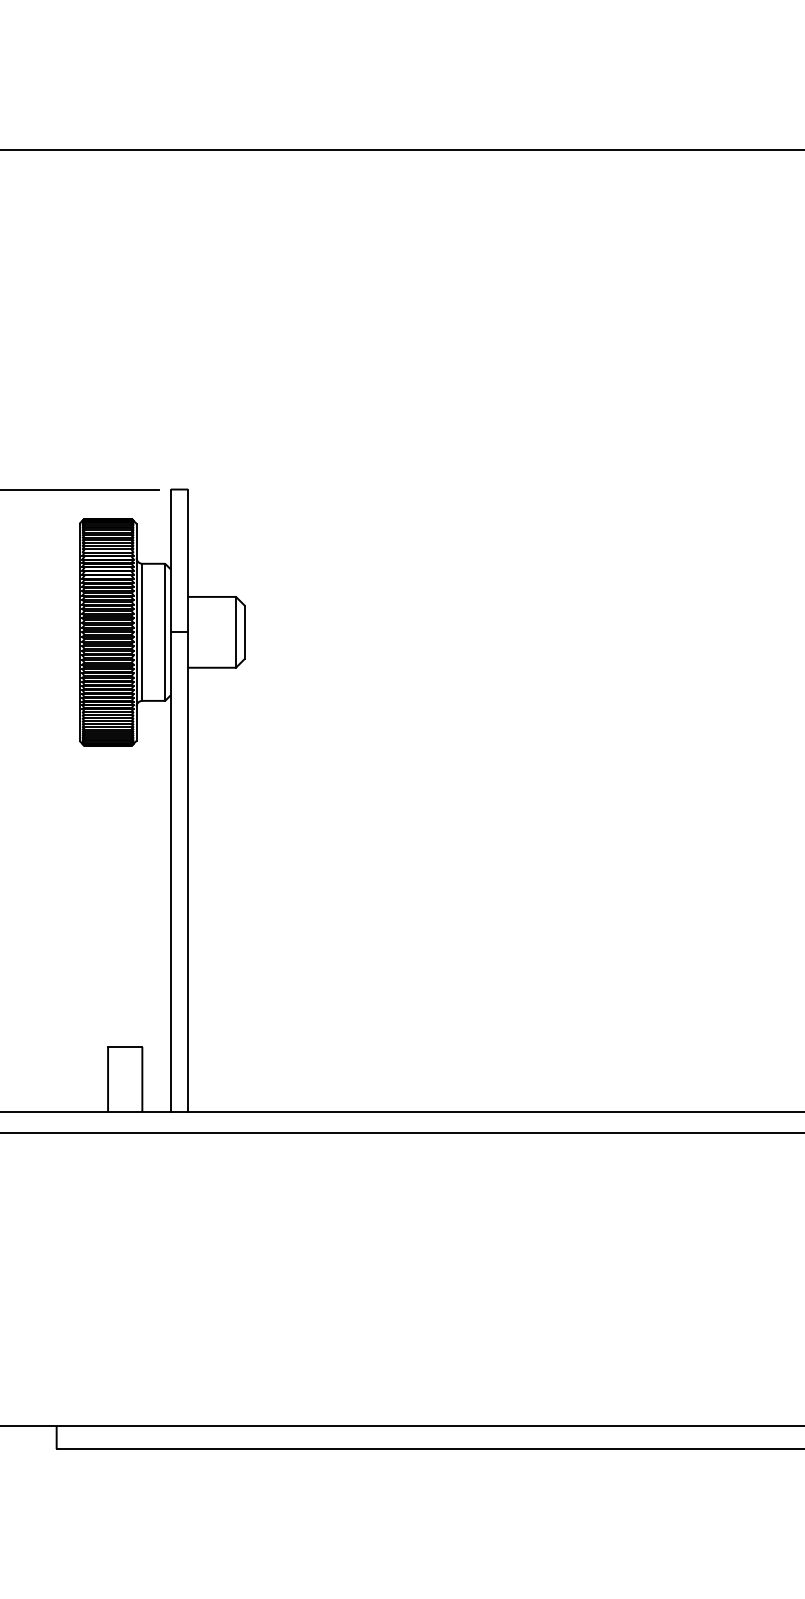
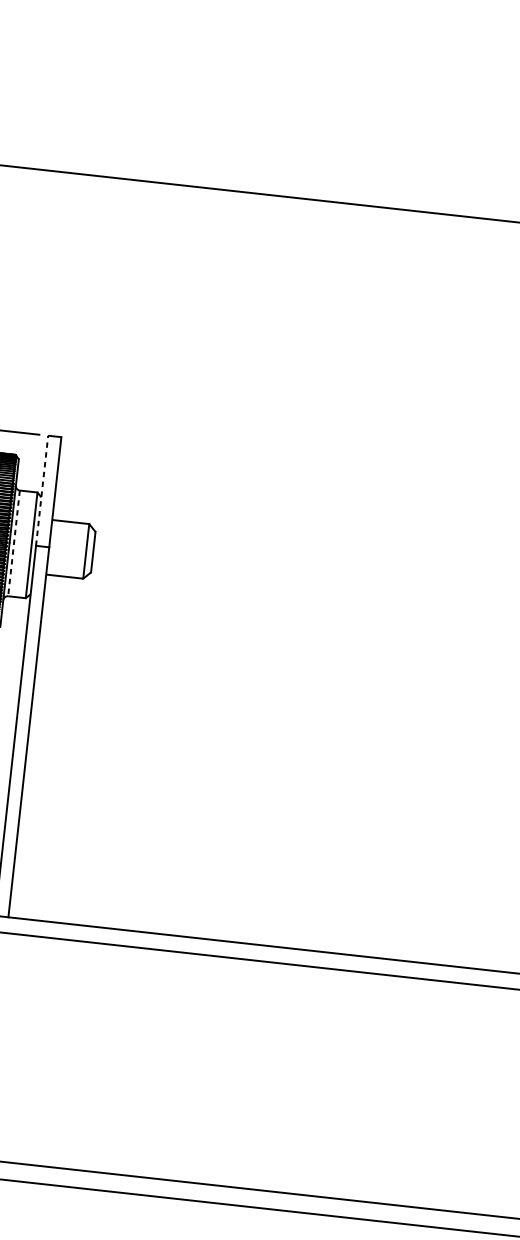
line: (170, 560) -> (41, 490), solid -> dashed
line: (142, 632) -> (14, 543), solid -> dashed

